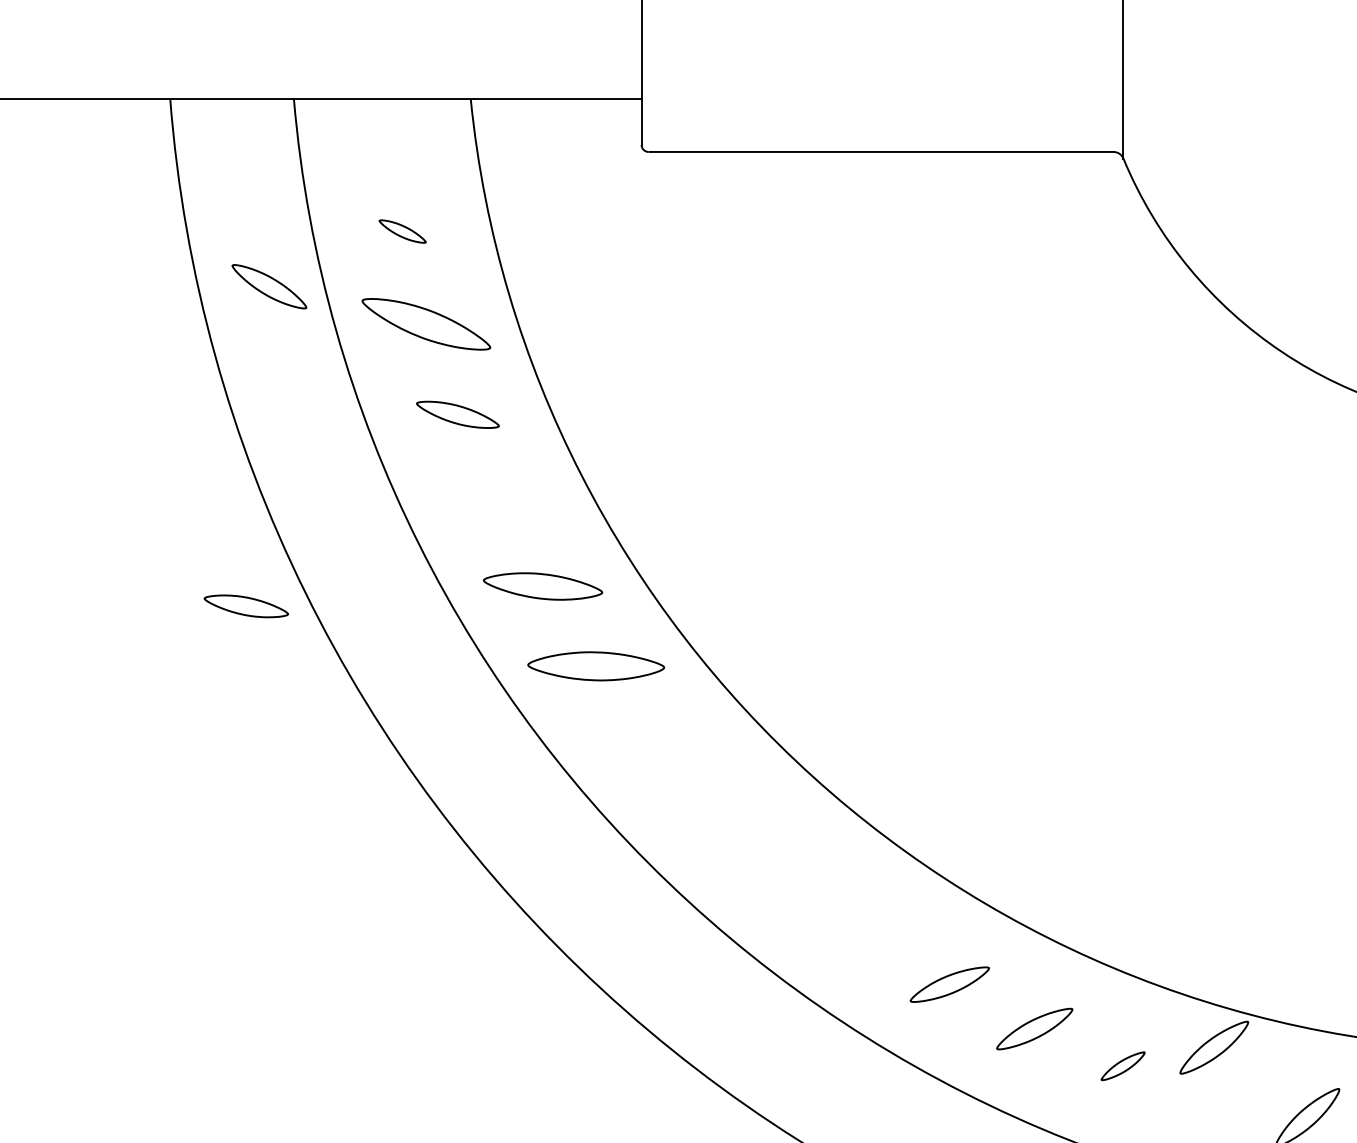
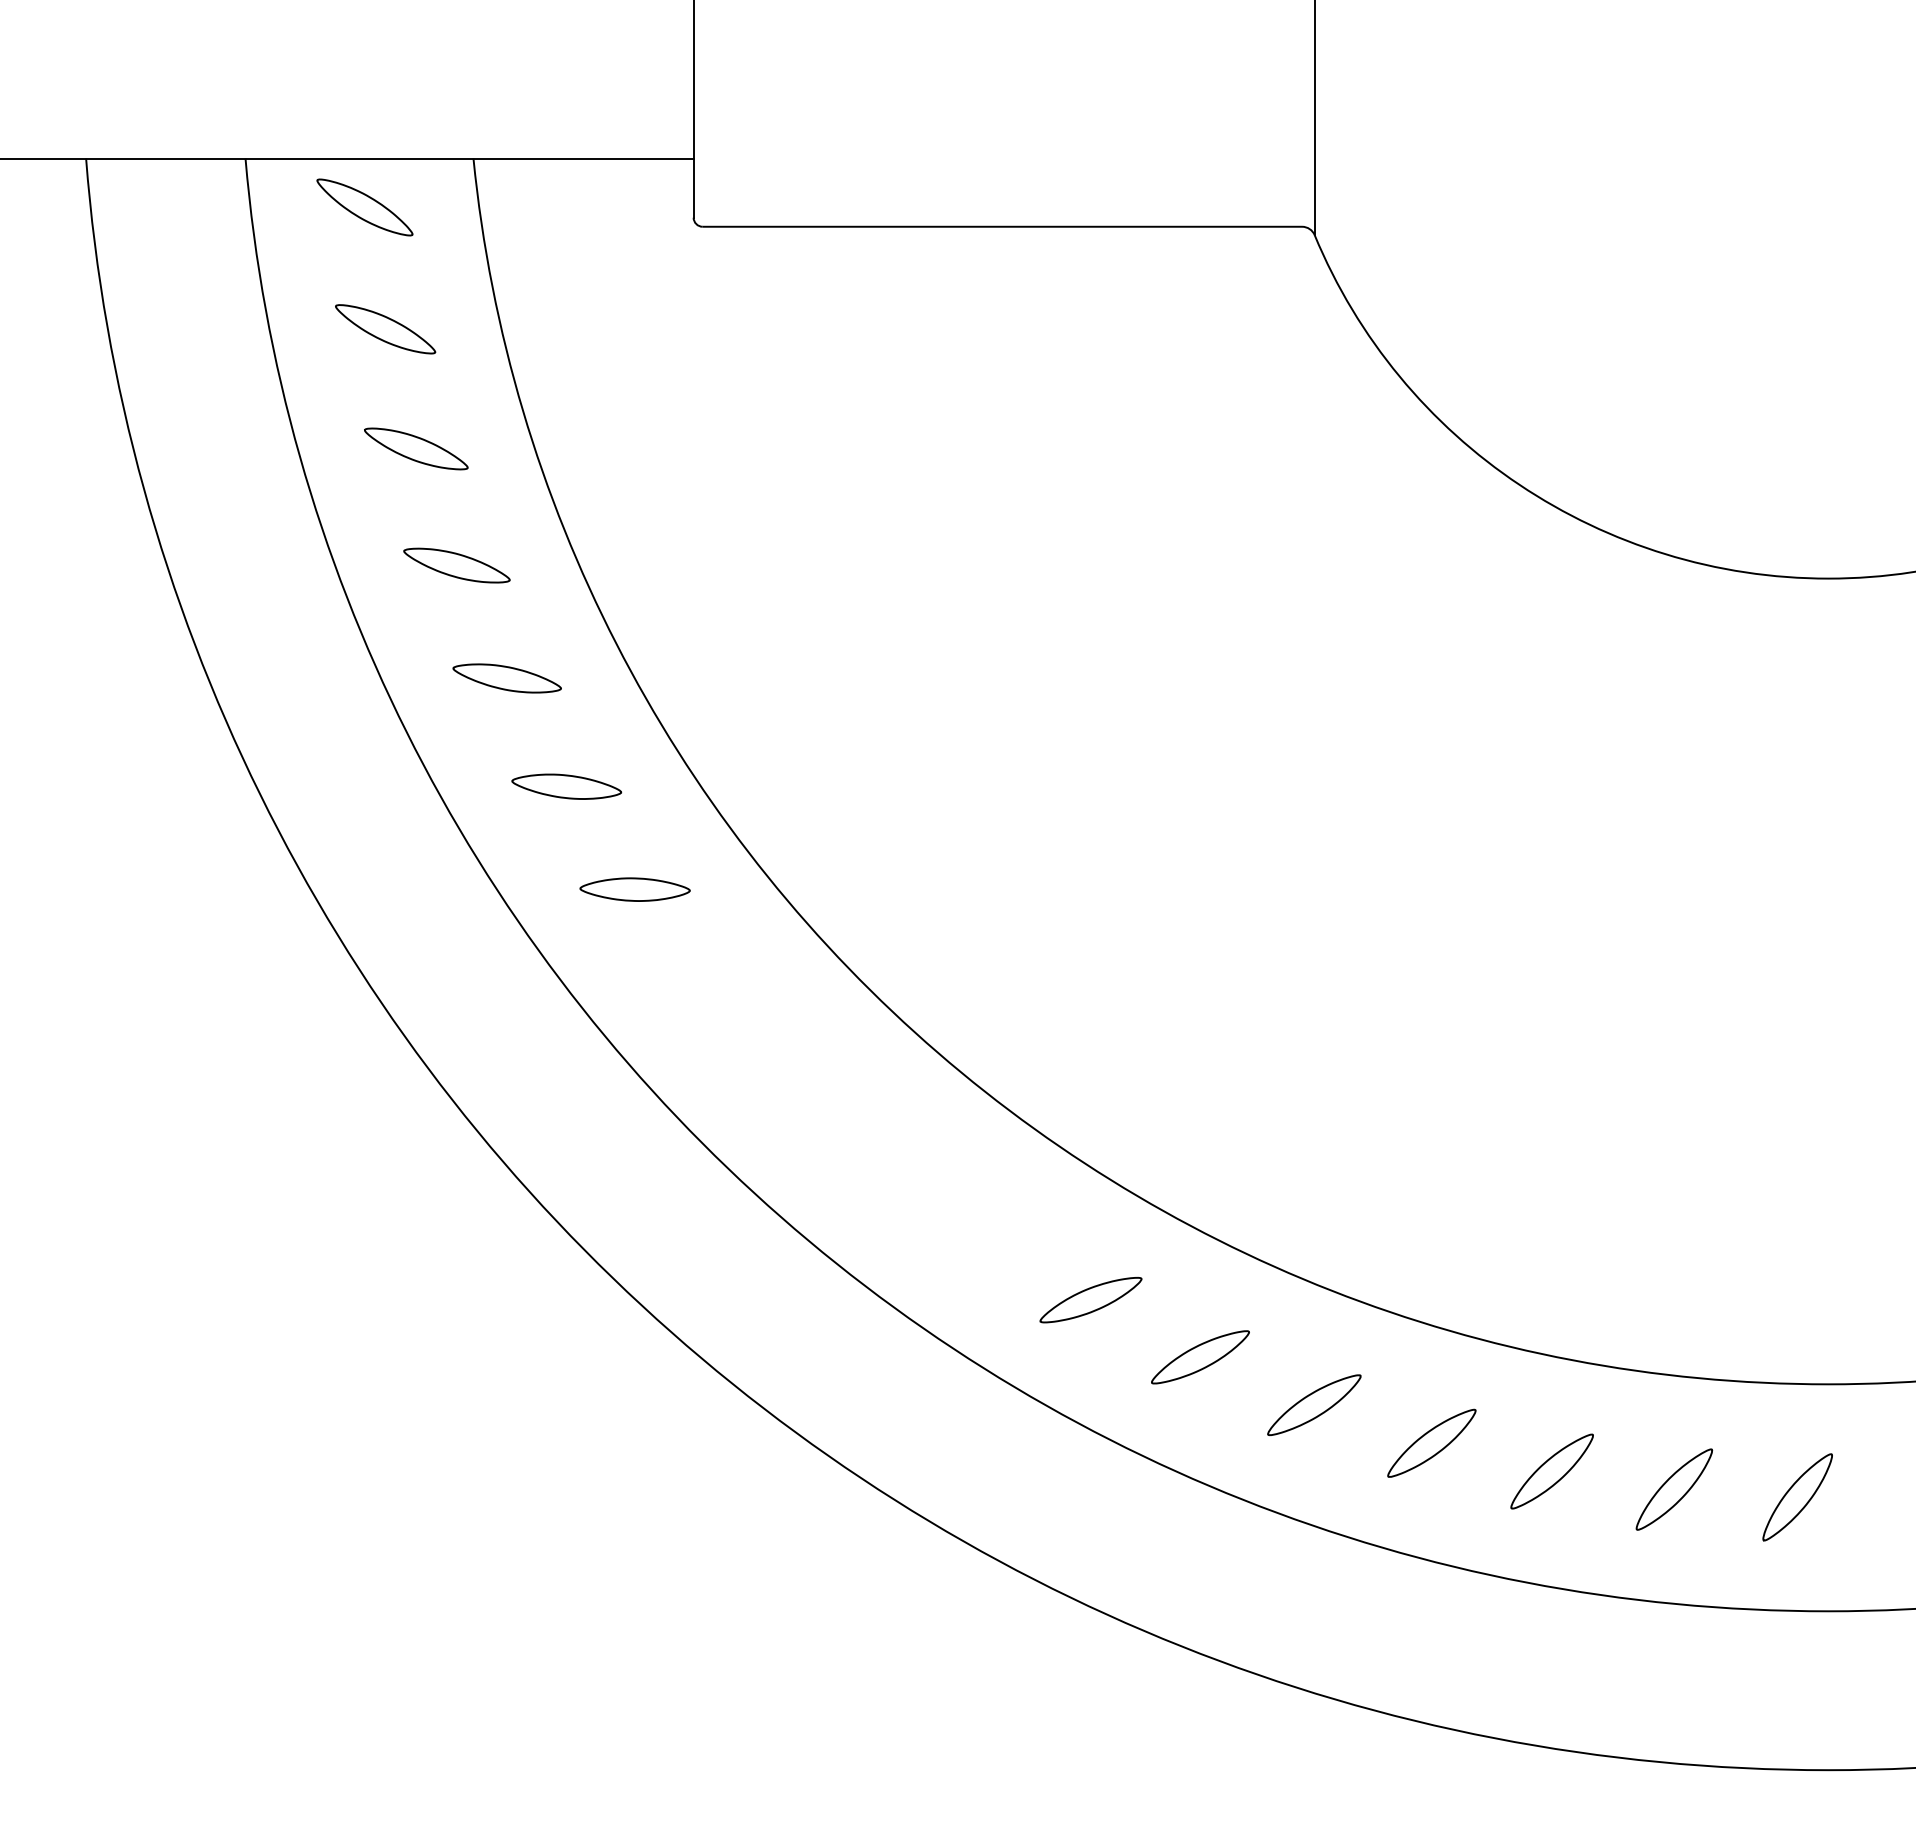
part: (402, 231) -> (385, 329), size x1.67
part: (269, 286) -> (364, 207), moved
part: (426, 323) -> (416, 448), size x0.62
part: (542, 586) -> (566, 786), size x0.71
part: (245, 606) -> (506, 678), moved
part: (595, 666) -> (634, 889), size x0.62
part: (1214, 1047) -> (1431, 1442), moved
part: (1123, 1066) -> (1314, 1405), size x1.67

